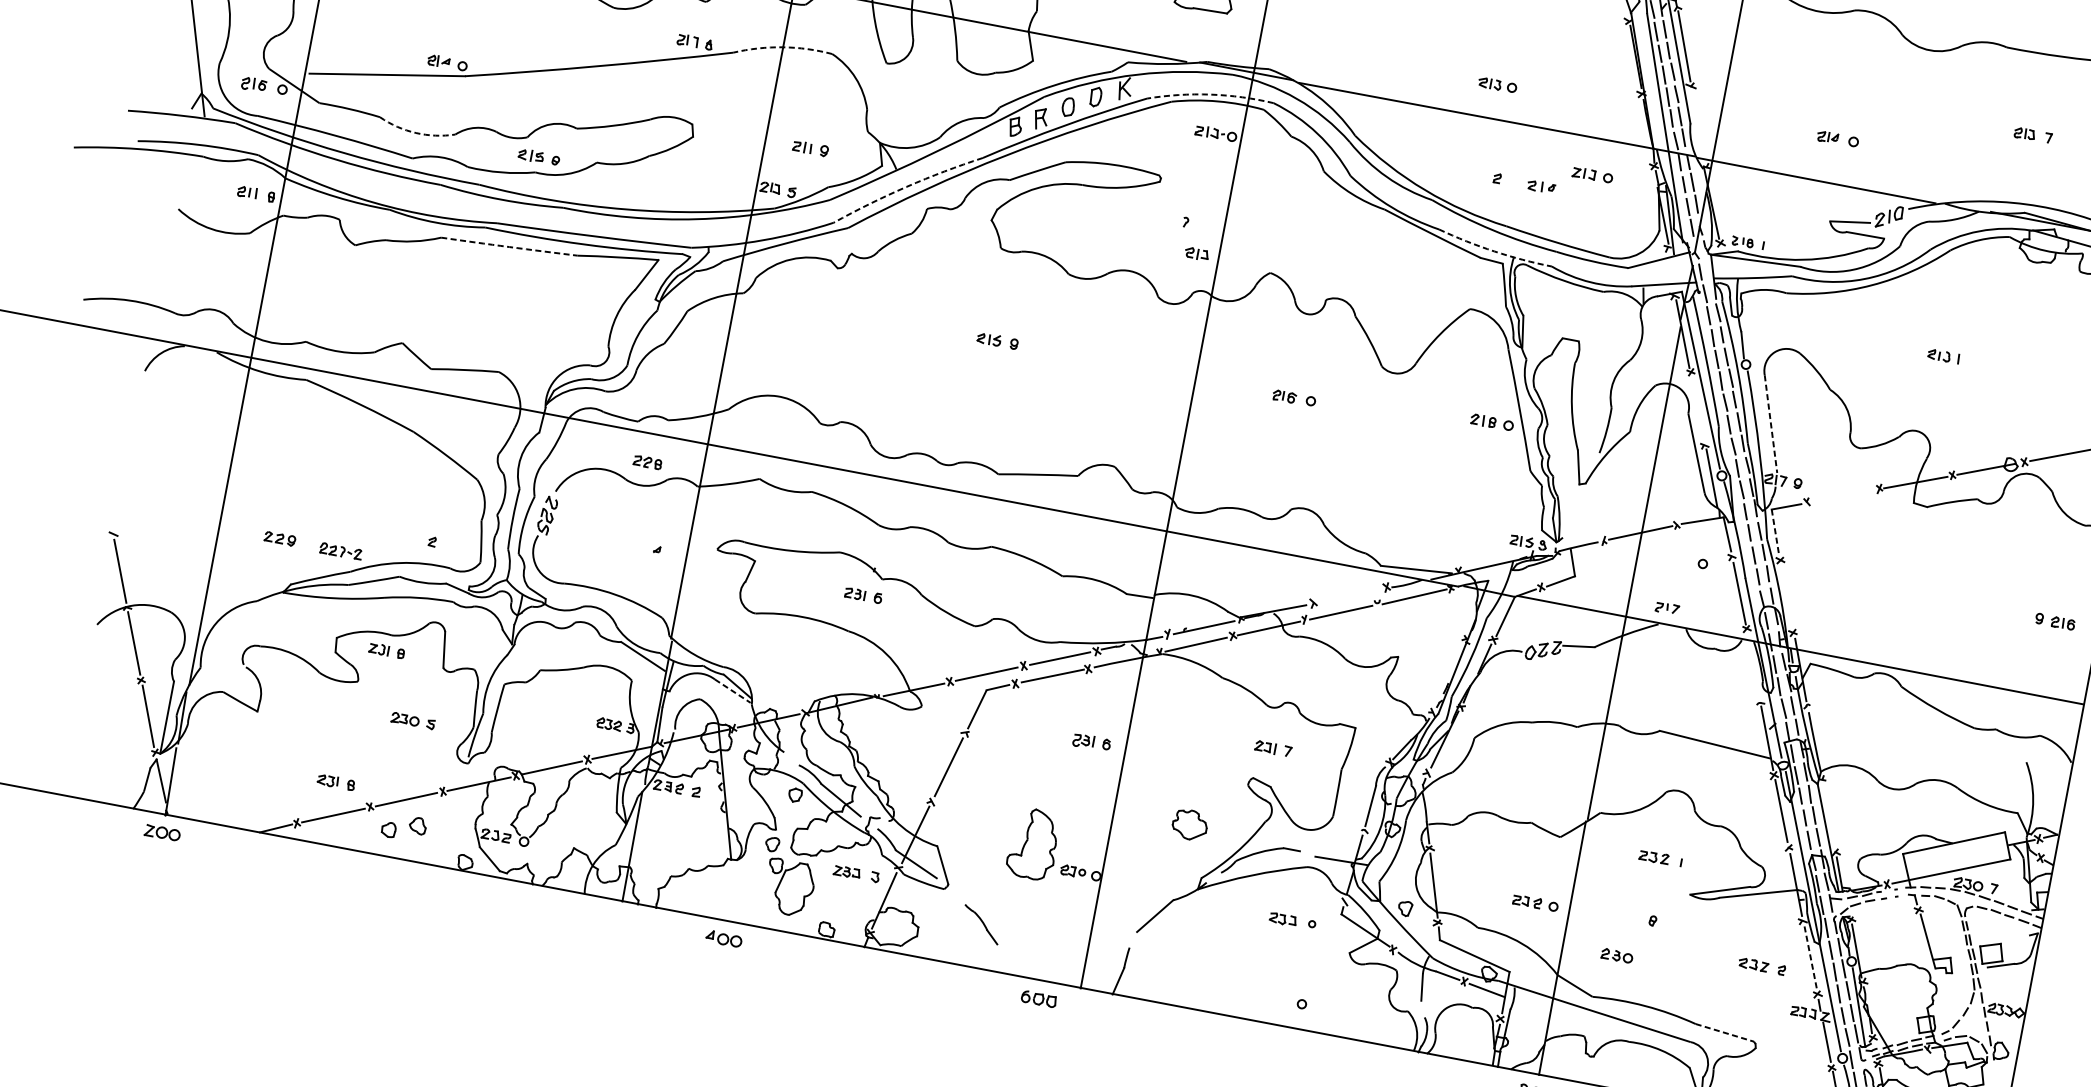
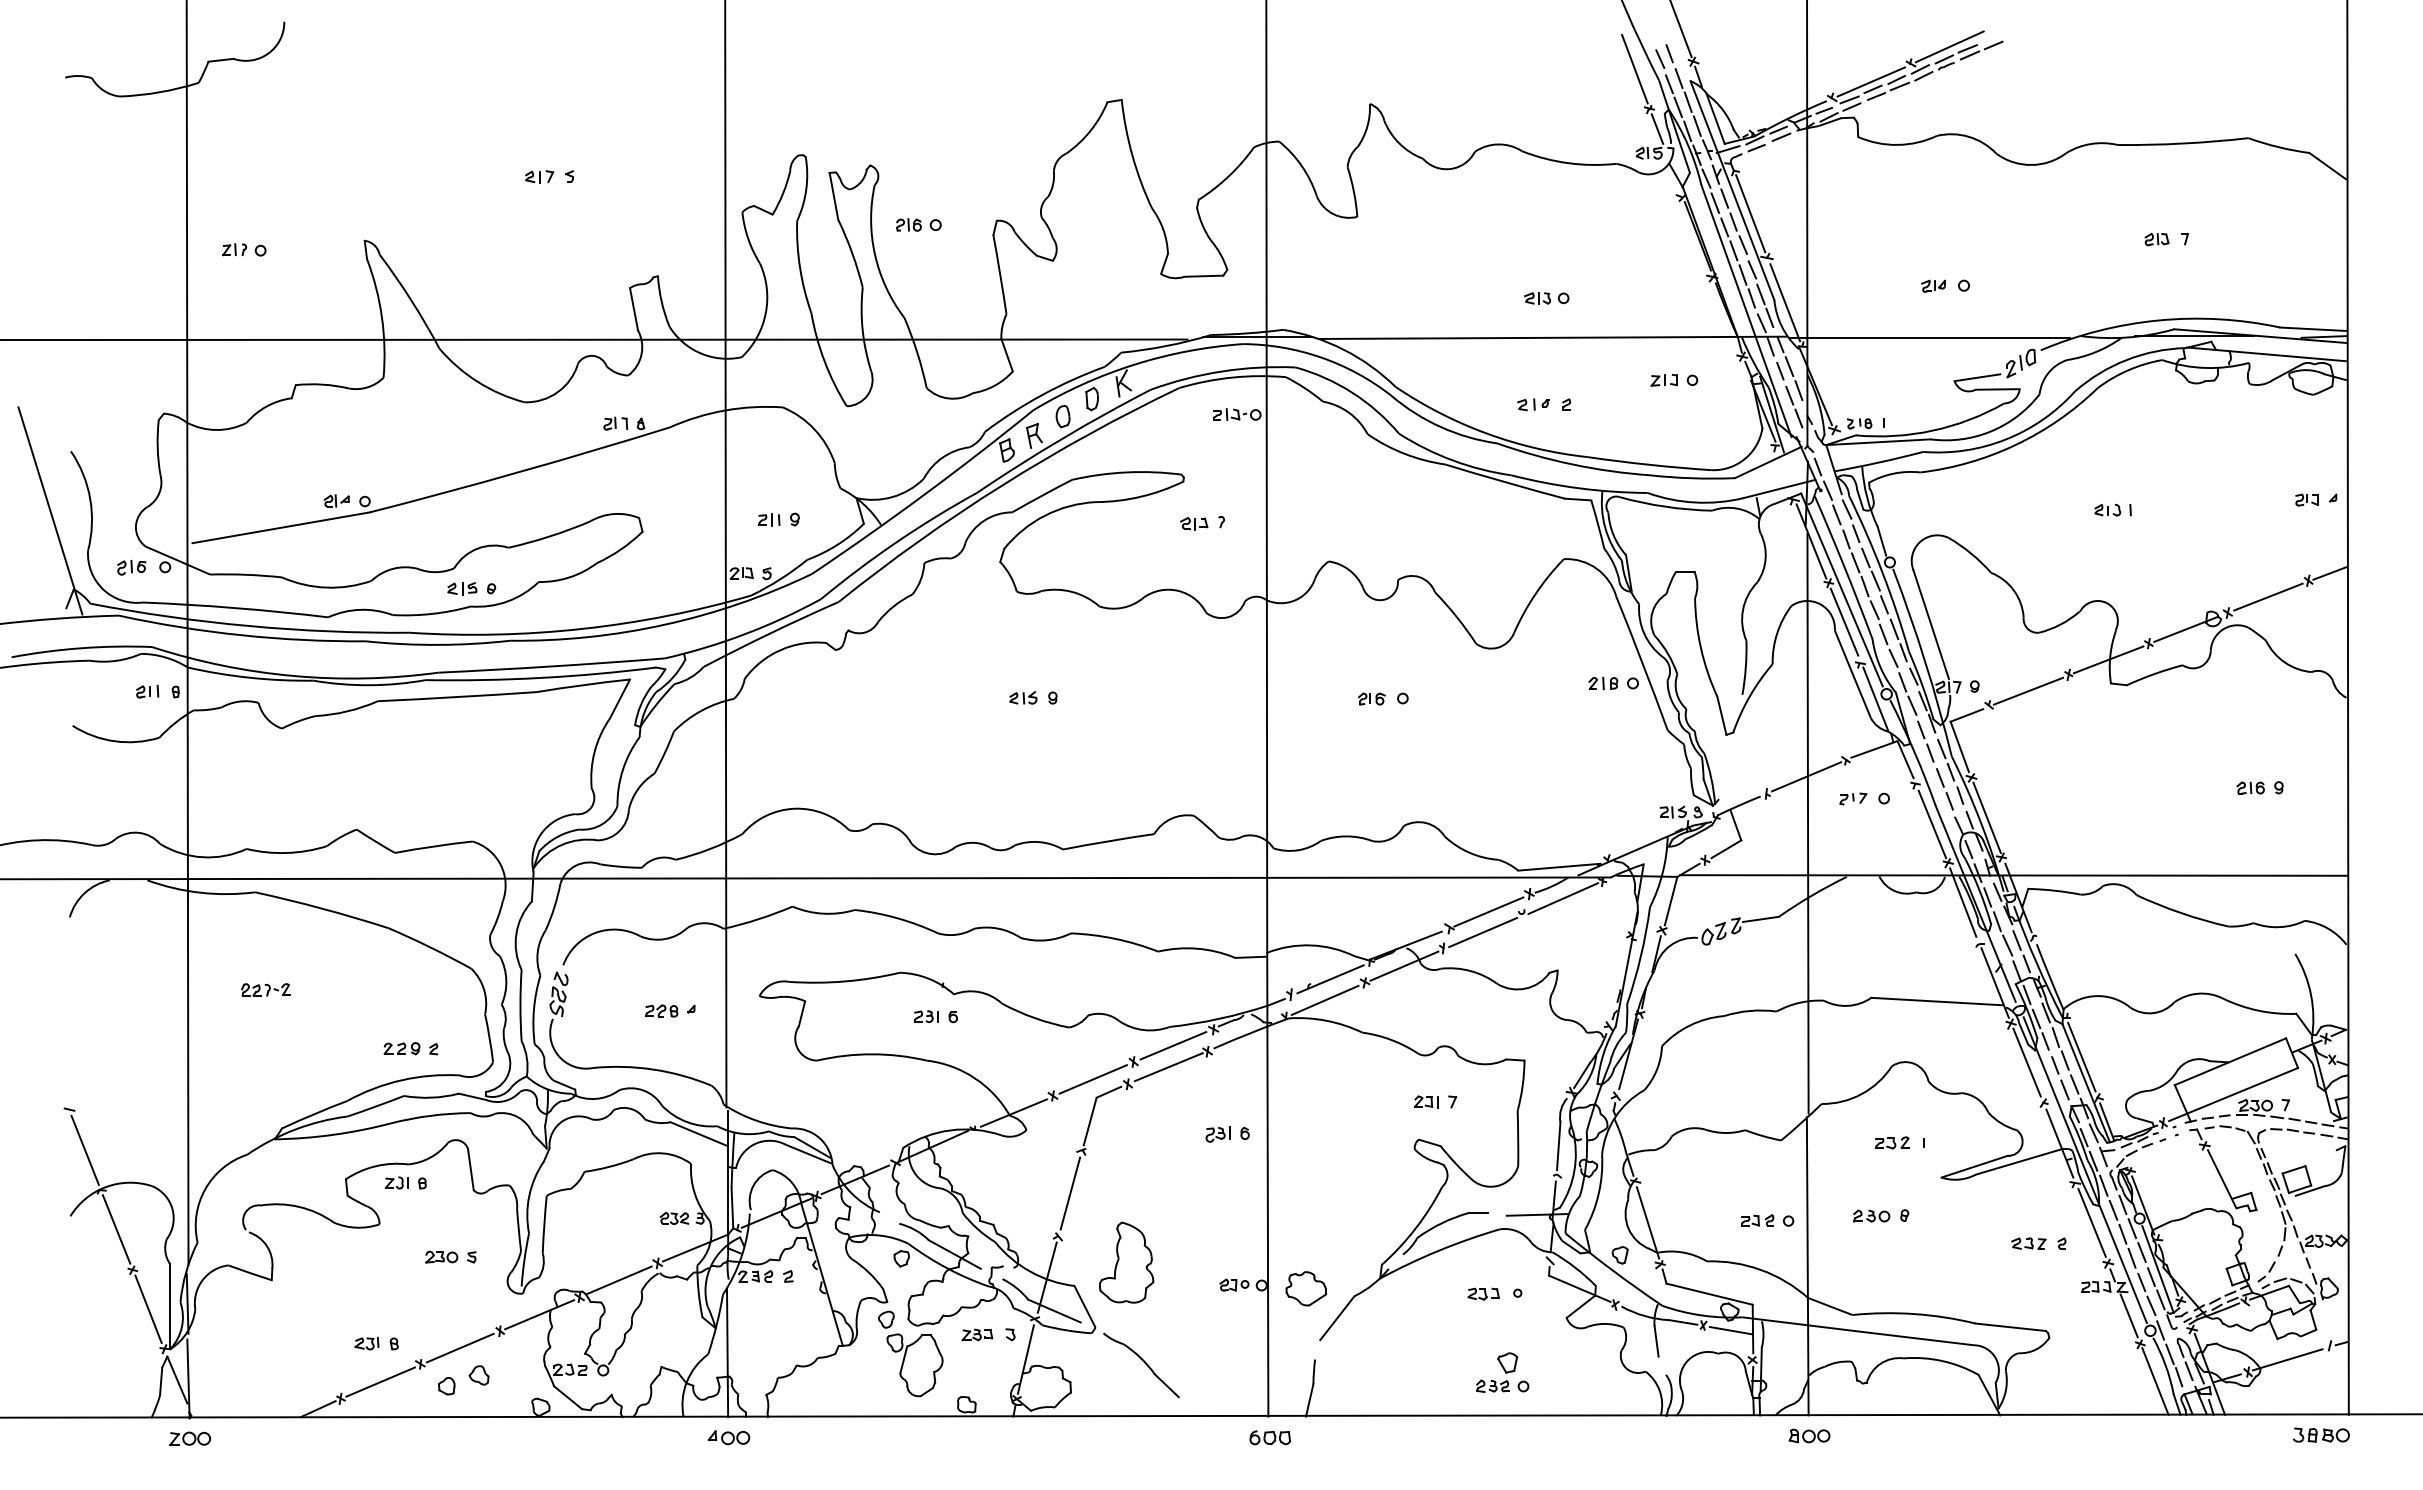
arc: (783, 47) -> (725, 410), dashed -> solid
arc: (1210, 94) -> (1222, 371), dashed -> solid
line: (1699, 127) -> (1785, 302), added
arc: (416, 132) -> (326, 587), dashed -> solid
arc: (906, 186) -> (896, 542), dashed -> solid
part: (1541, 186) -> (1533, 404), moved
arc: (509, 247) -> (457, 697), dashed -> solid
arc: (1494, 251) -> (1579, 488), dashed -> solid
part: (1197, 253) -> (1194, 523), moved
line: (1697, 407) -> (1844, 621), added
line: (1771, 424) -> (1931, 625), dashed -> solid
part: (647, 461) -> (661, 1010), moved
line: (1842, 495) -> (2028, 690), added
line: (1775, 531) -> (1959, 746), dashed -> solid
part: (279, 538) -> (401, 1048), moved
part: (340, 551) -> (265, 989), moved
line: (1349, 595) -> (1488, 911), added
line: (1786, 596) -> (1986, 817), added
part: (1667, 608) -> (1853, 798), moved
part: (2062, 622) -> (2250, 787), moved
line: (1753, 664) -> (1963, 902), added
line: (733, 690) -> (808, 1153), dashed -> solid
line: (1828, 814) -> (2081, 1056), added
part: (1189, 824) -> (1305, 1288), moved
part: (1033, 844) -> (1126, 1262), moved
part: (981, 924) -> (1141, 1365), size x1.67
part: (723, 938) -> (728, 1437), moved
part: (1617, 955) -> (1871, 1215), moved
line: (1811, 957) -> (2092, 1222), dashed -> solid
part: (1287, 985) -> (1502, 1368), added
part: (1038, 998) -> (1269, 1437), moved
line: (1725, 1033) -> (2011, 1327), dashed -> solid

